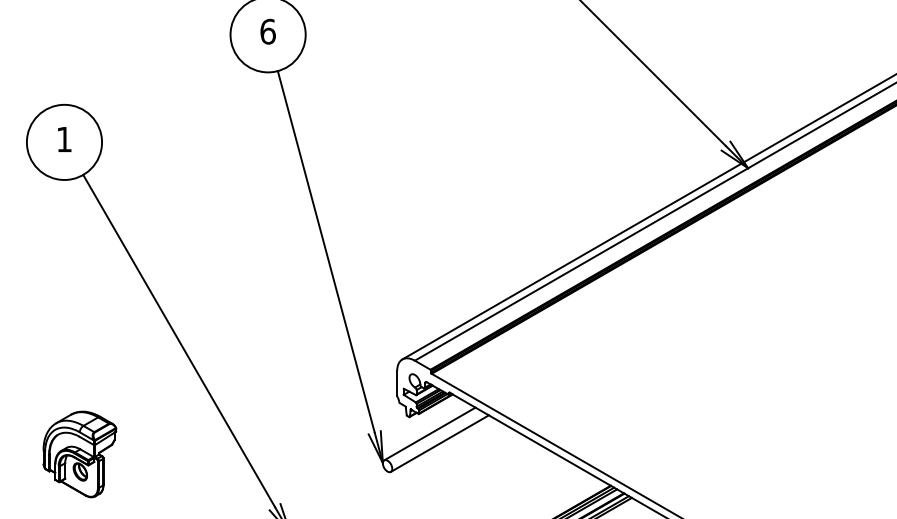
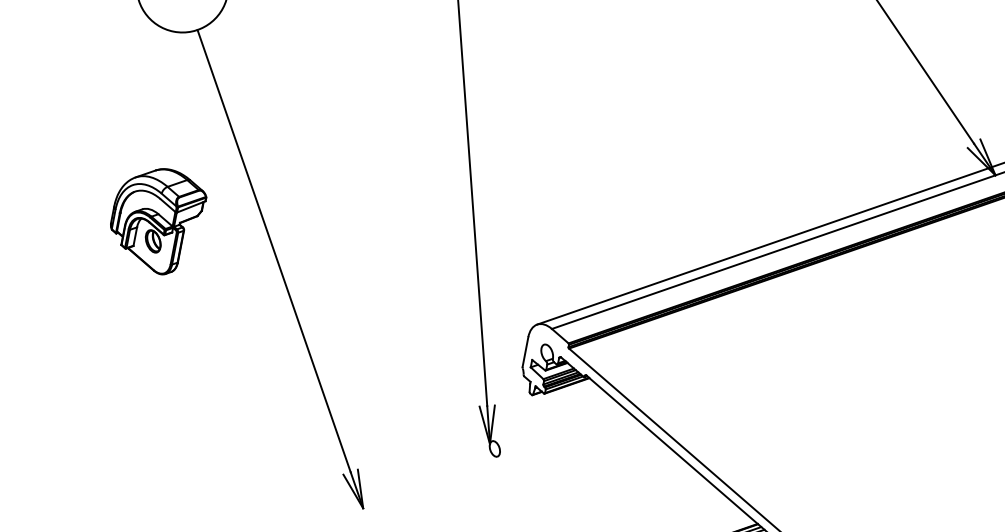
line: (429, 433) -> (552, 419), removed
line: (439, 443) -> (562, 433), removed
part: (79, 454) -> (156, 220), moved

